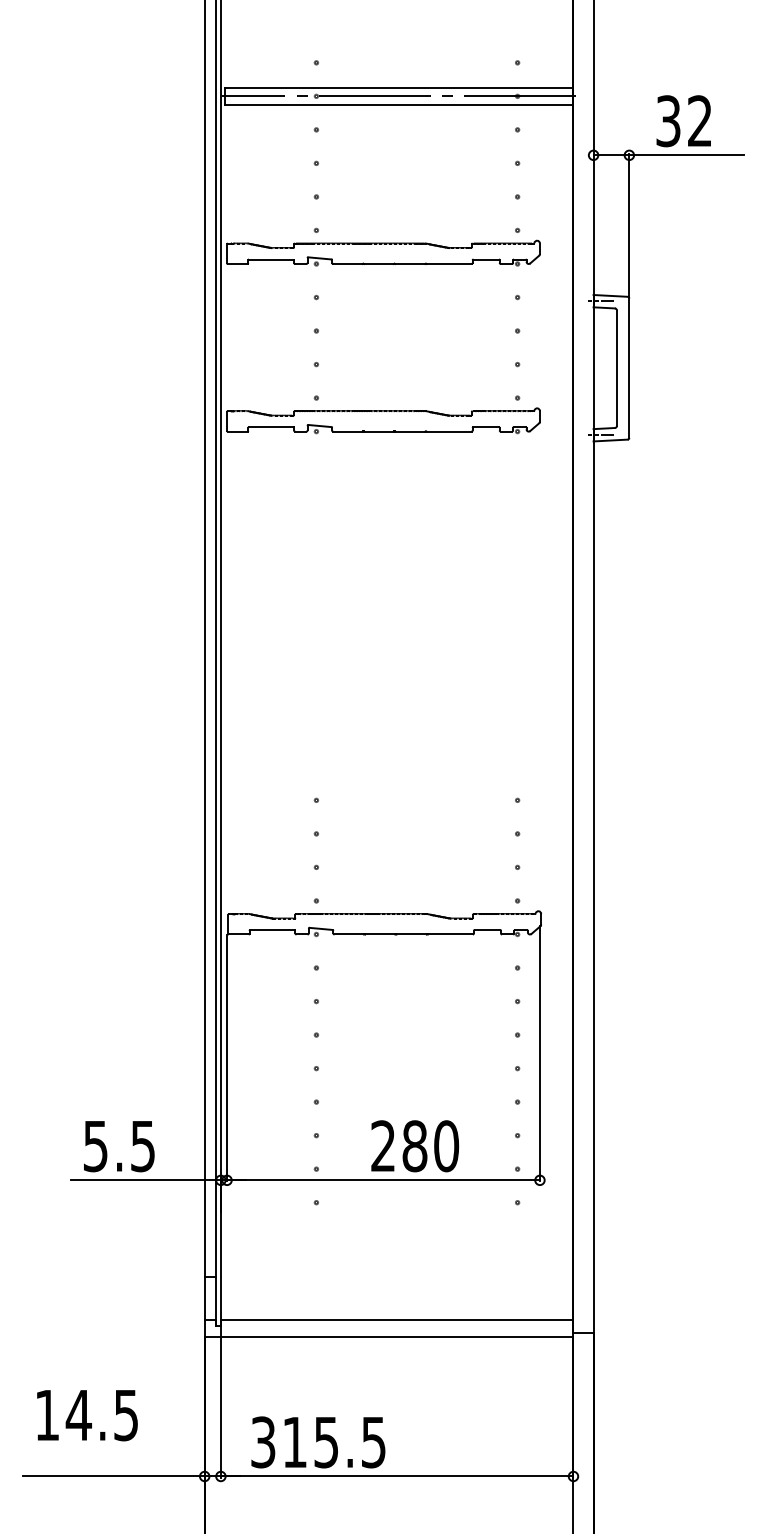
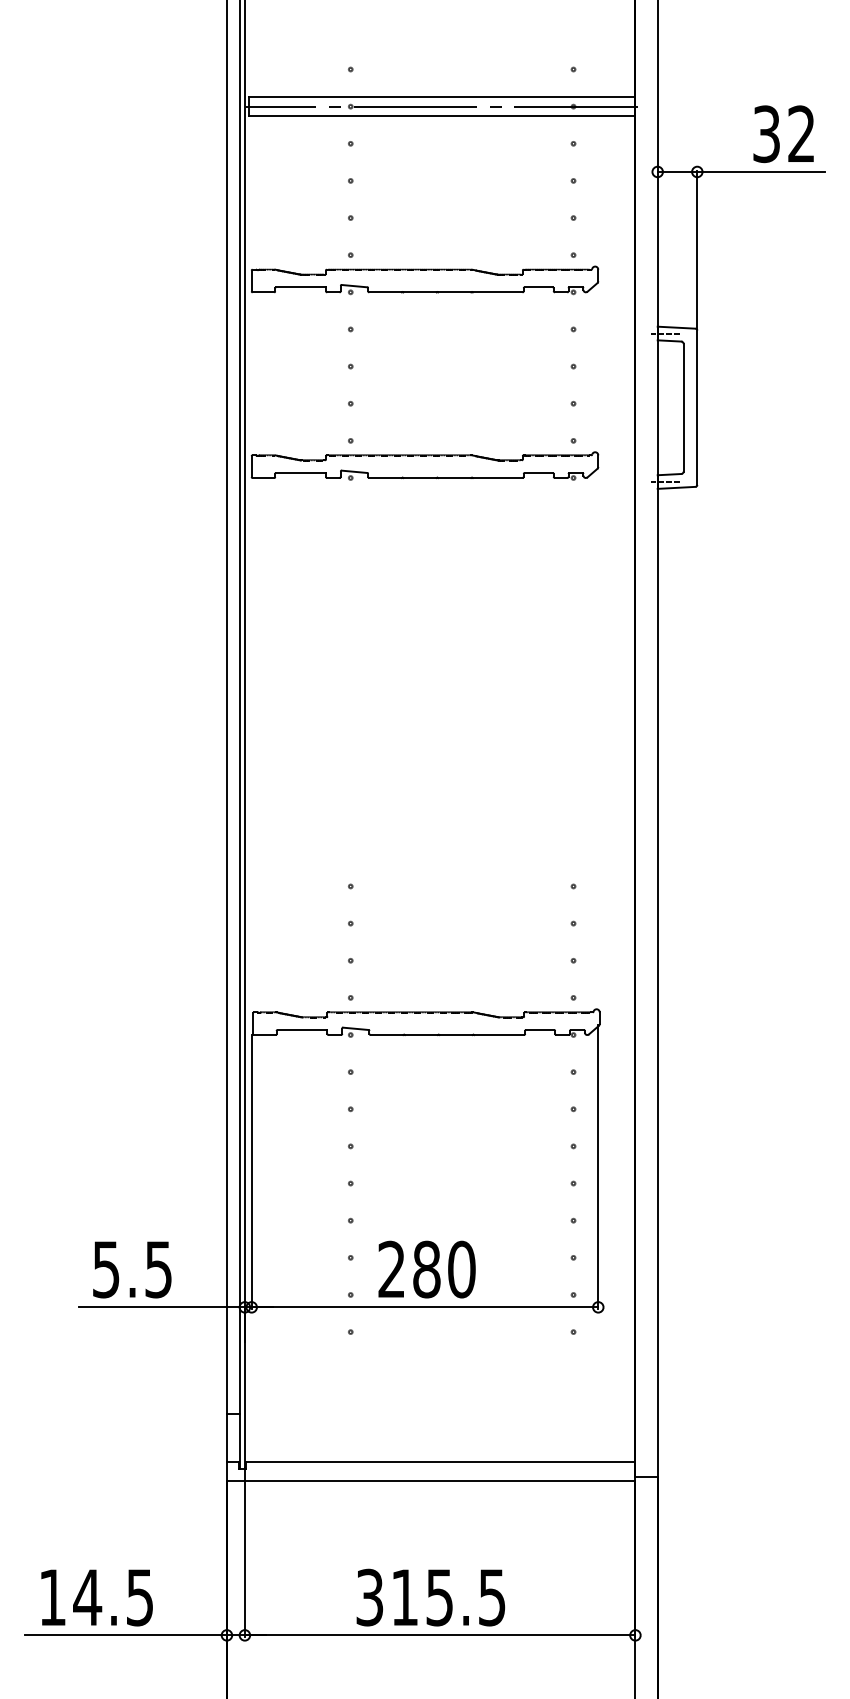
text: (683, 121) -> (783, 134), moved
text: (414, 1146) -> (426, 1269), moved
text: (86, 1415) -> (96, 1597), moved
text: (318, 1442) -> (430, 1597), moved

